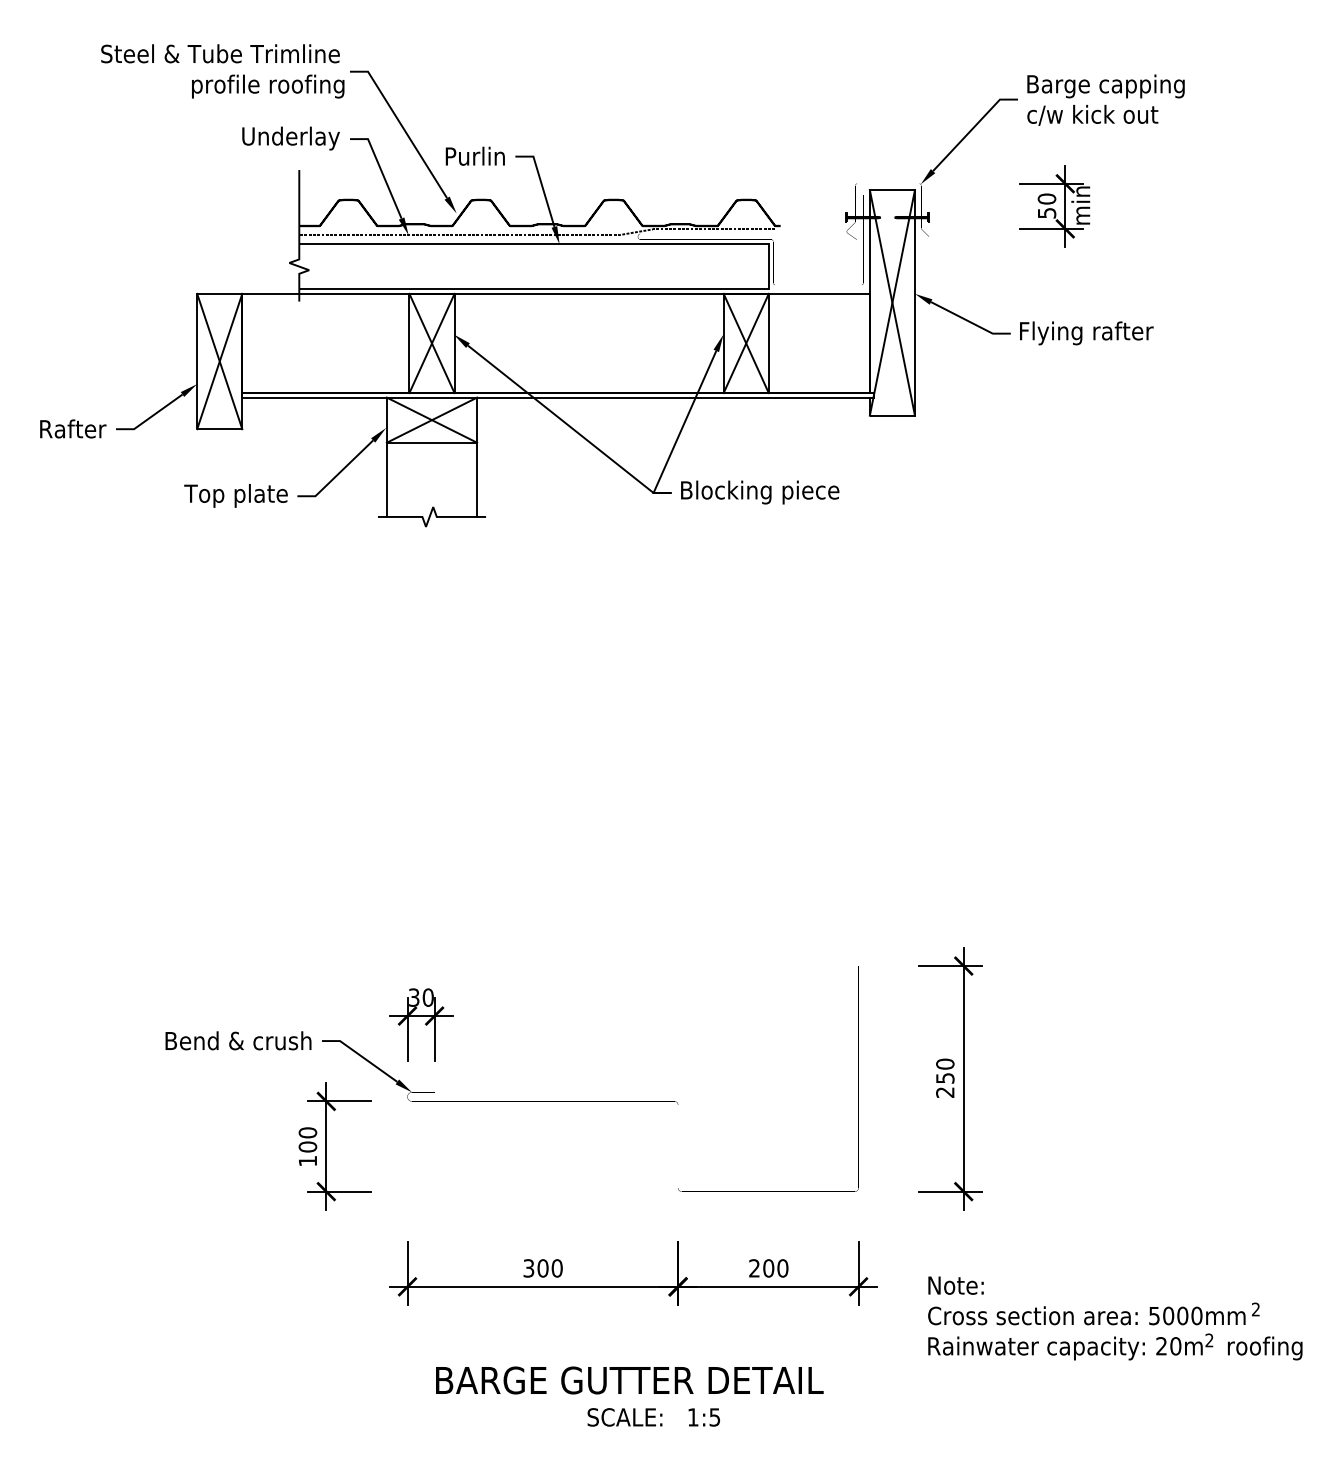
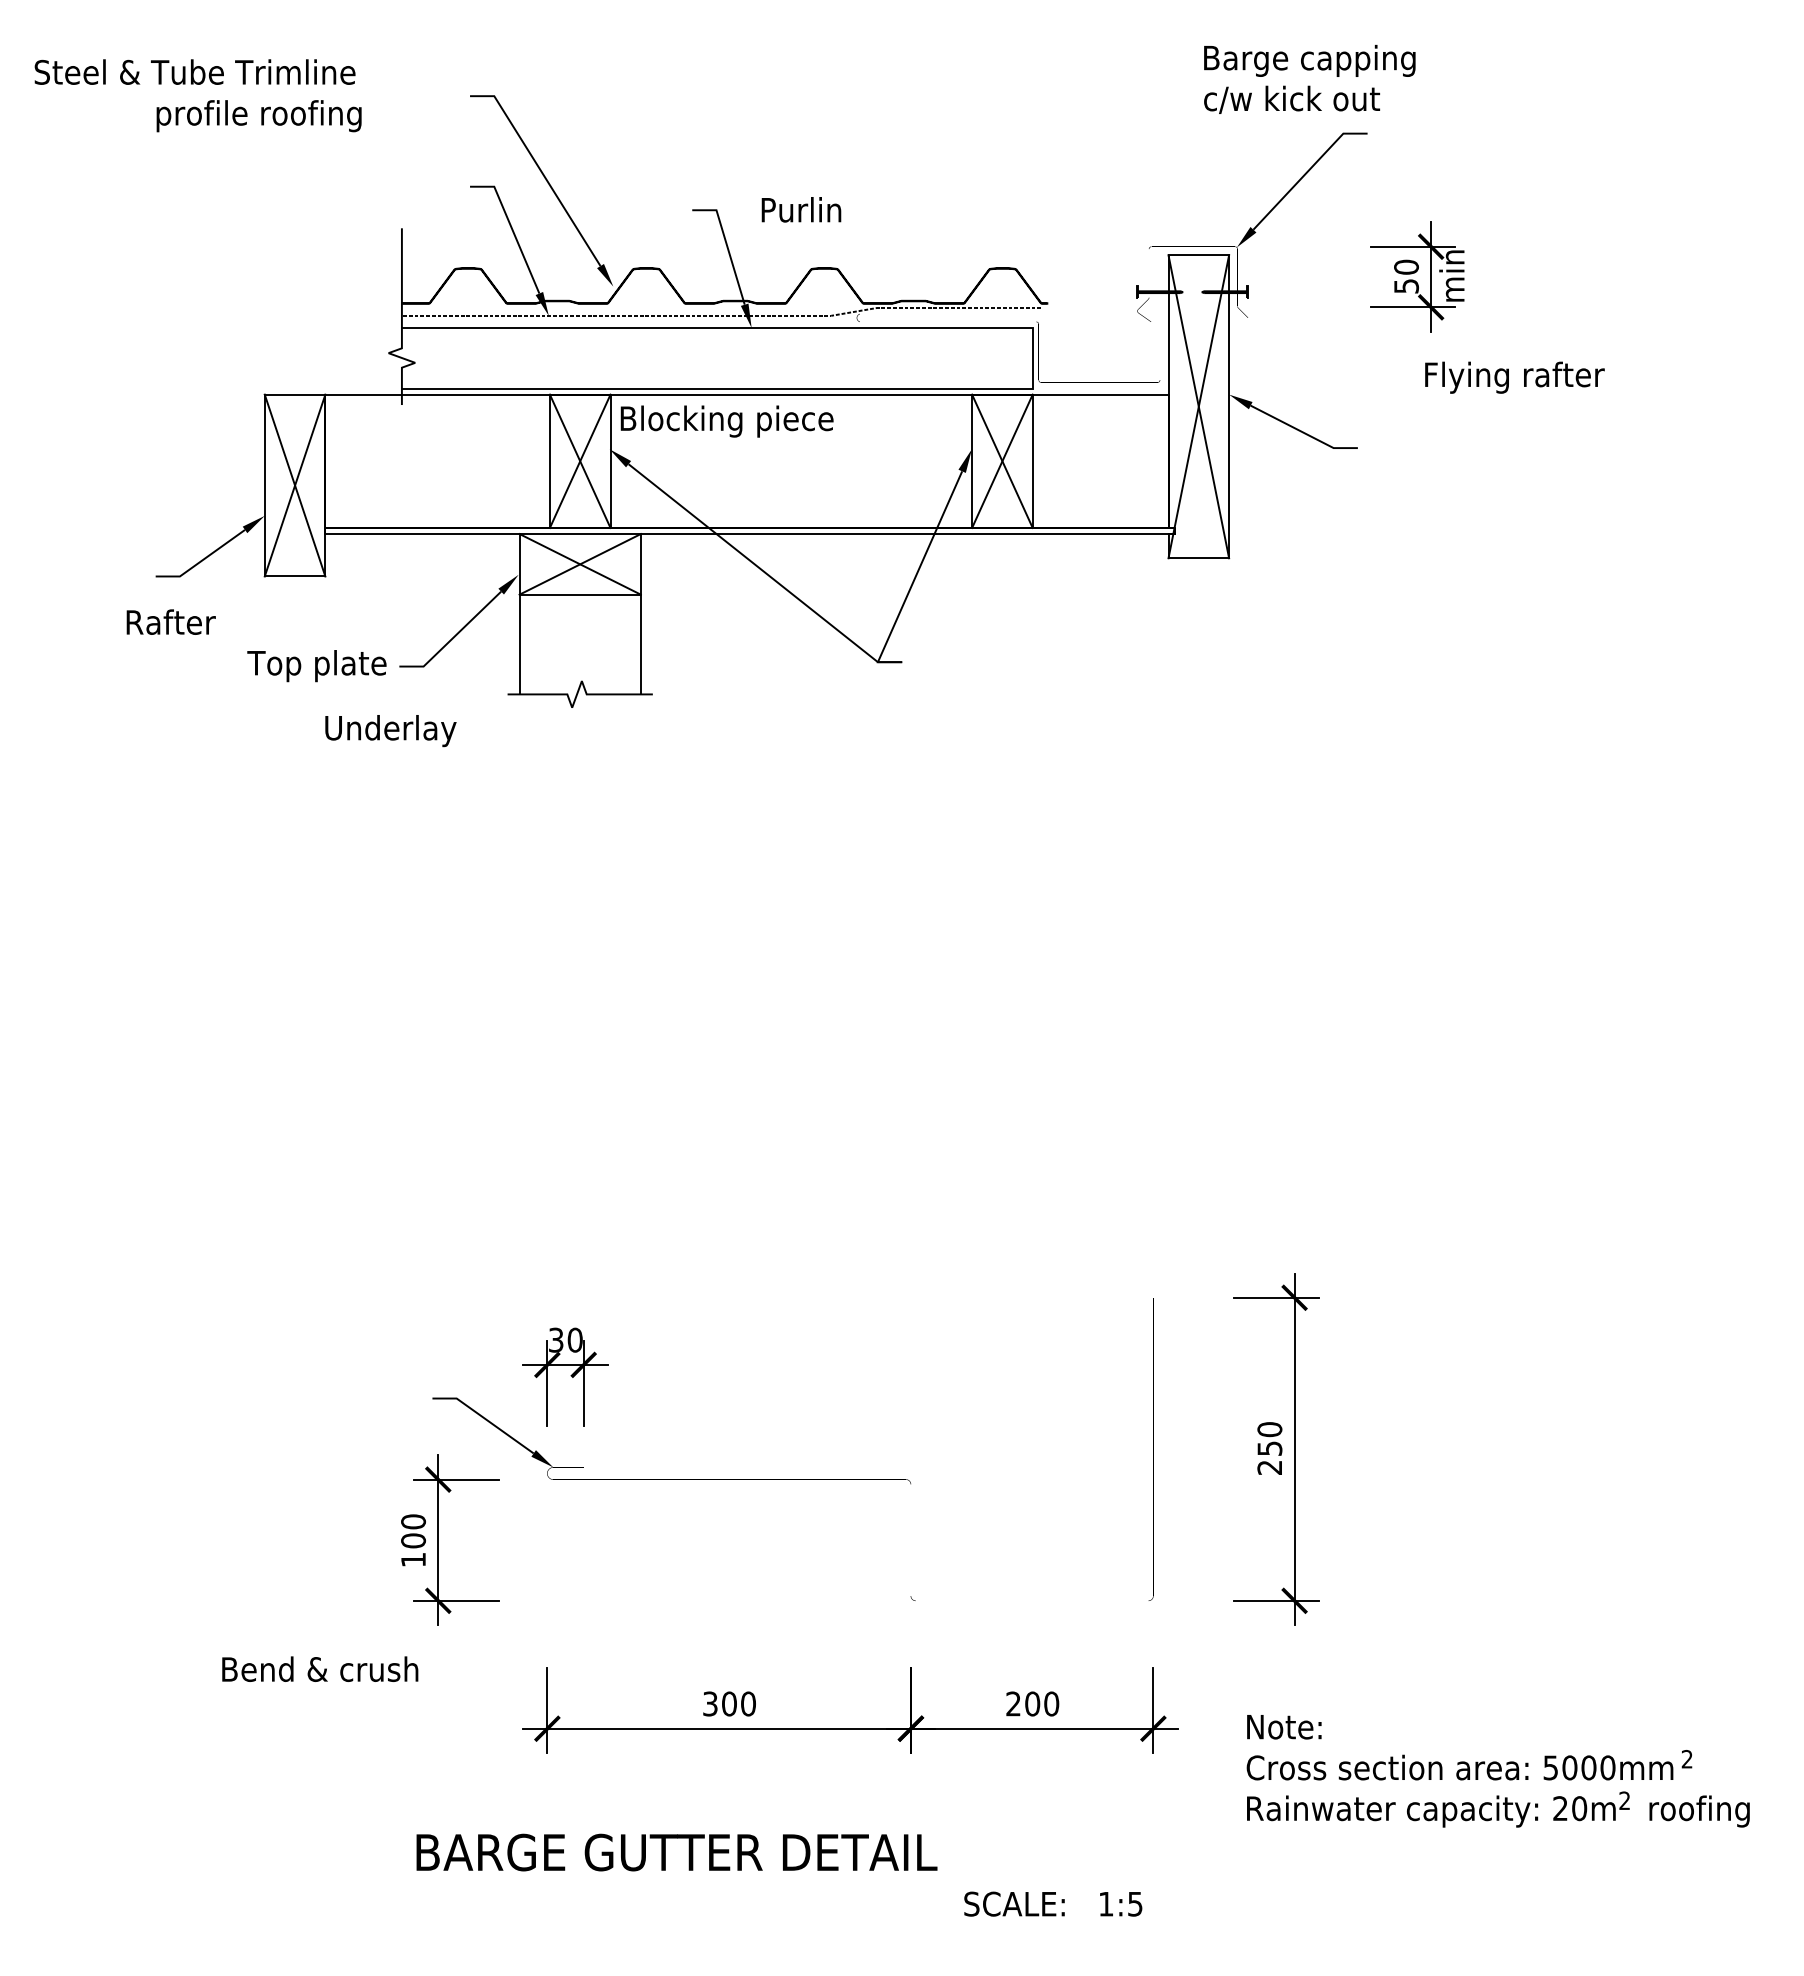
text: (222, 71) -> (197, 95), moved
text: (1105, 100) -> (1309, 79), moved
text: (290, 138) -> (390, 731), moved
text: (475, 156) -> (801, 209), moved
text: (1086, 333) -> (1514, 377), moved
text: (72, 428) -> (170, 621), moved
text: (759, 492) -> (726, 421), moved
text: (238, 1040) -> (320, 1668), moved
text: (629, 1380) -> (676, 1852), moved
text: (654, 1416) -> (1053, 1903), moved

